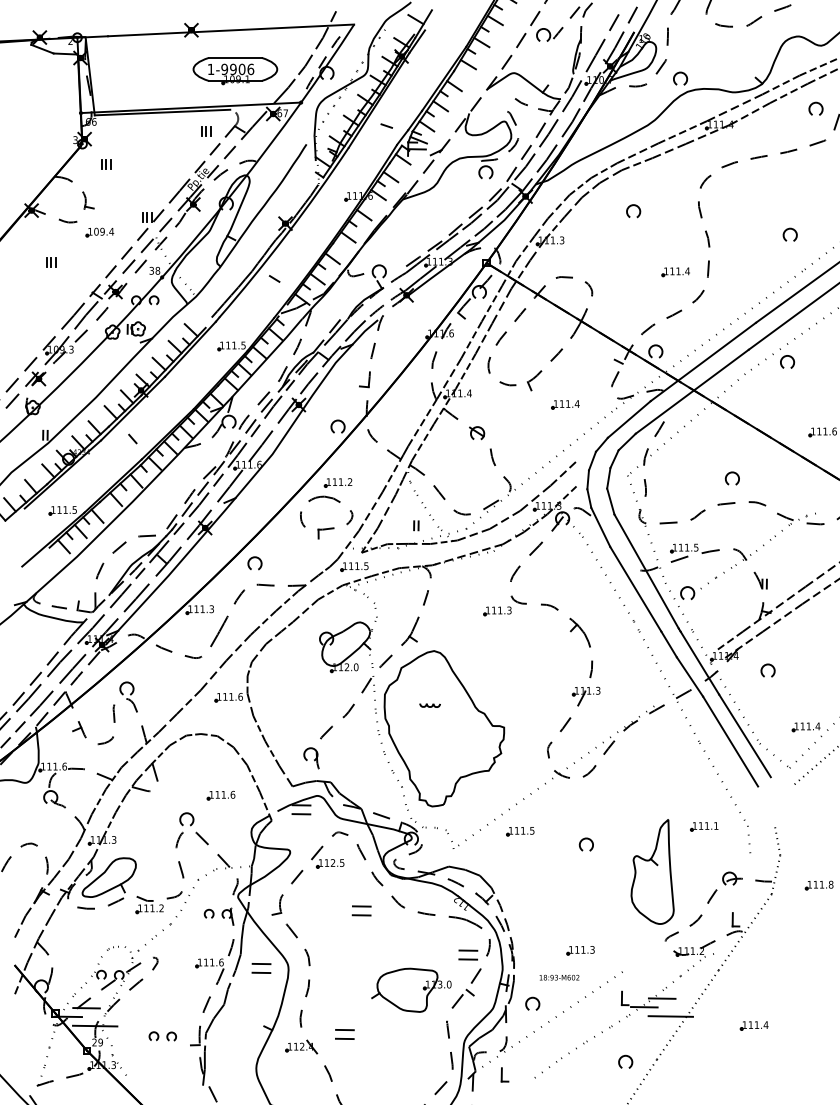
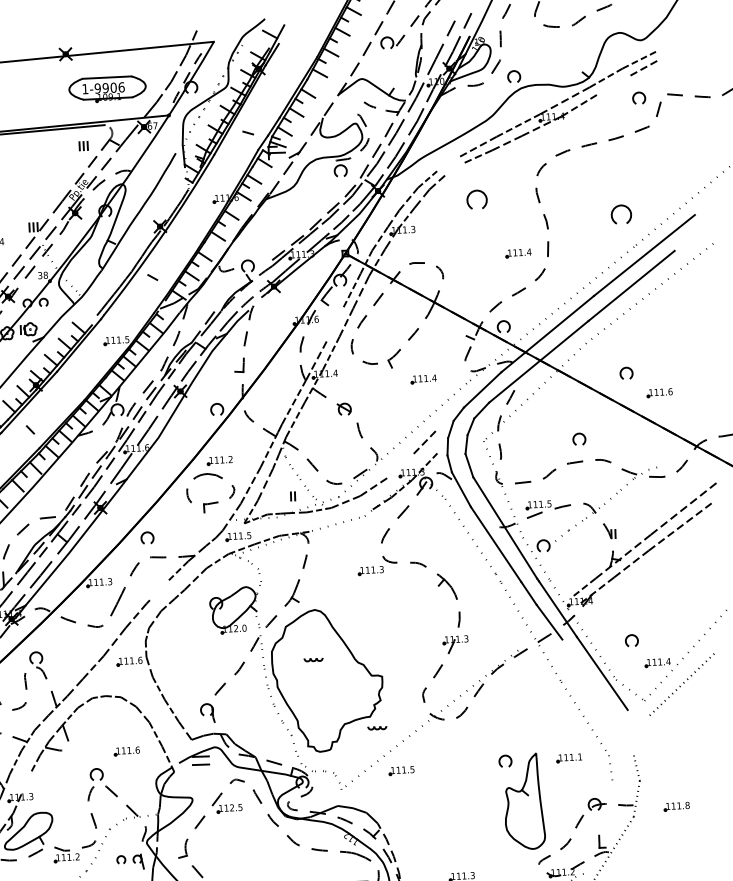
line: (788, 93) -> (613, 85), removed
line: (604, 170) -> (448, 163), removed
line: (610, 176) -> (454, 169), removed
part: (633, 211) -> (477, 199), size x1.6
part: (789, 234) -> (620, 213), size x1.6
line: (471, 339) -> (335, 323), removed
part: (787, 361) -> (626, 372), moved
line: (535, 497) -> (400, 465), removed
line: (467, 554) -> (341, 520), removed
line: (265, 620) -> (159, 589), removed
part: (767, 670) -> (631, 640), moved
line: (730, 741) -> (589, 679), removed
line: (494, 783) -> (375, 728), added
line: (109, 824) -> (26, 782), removed
part: (585, 844) -> (504, 761), moved
part: (361, 910) -> (260, 849), removed

